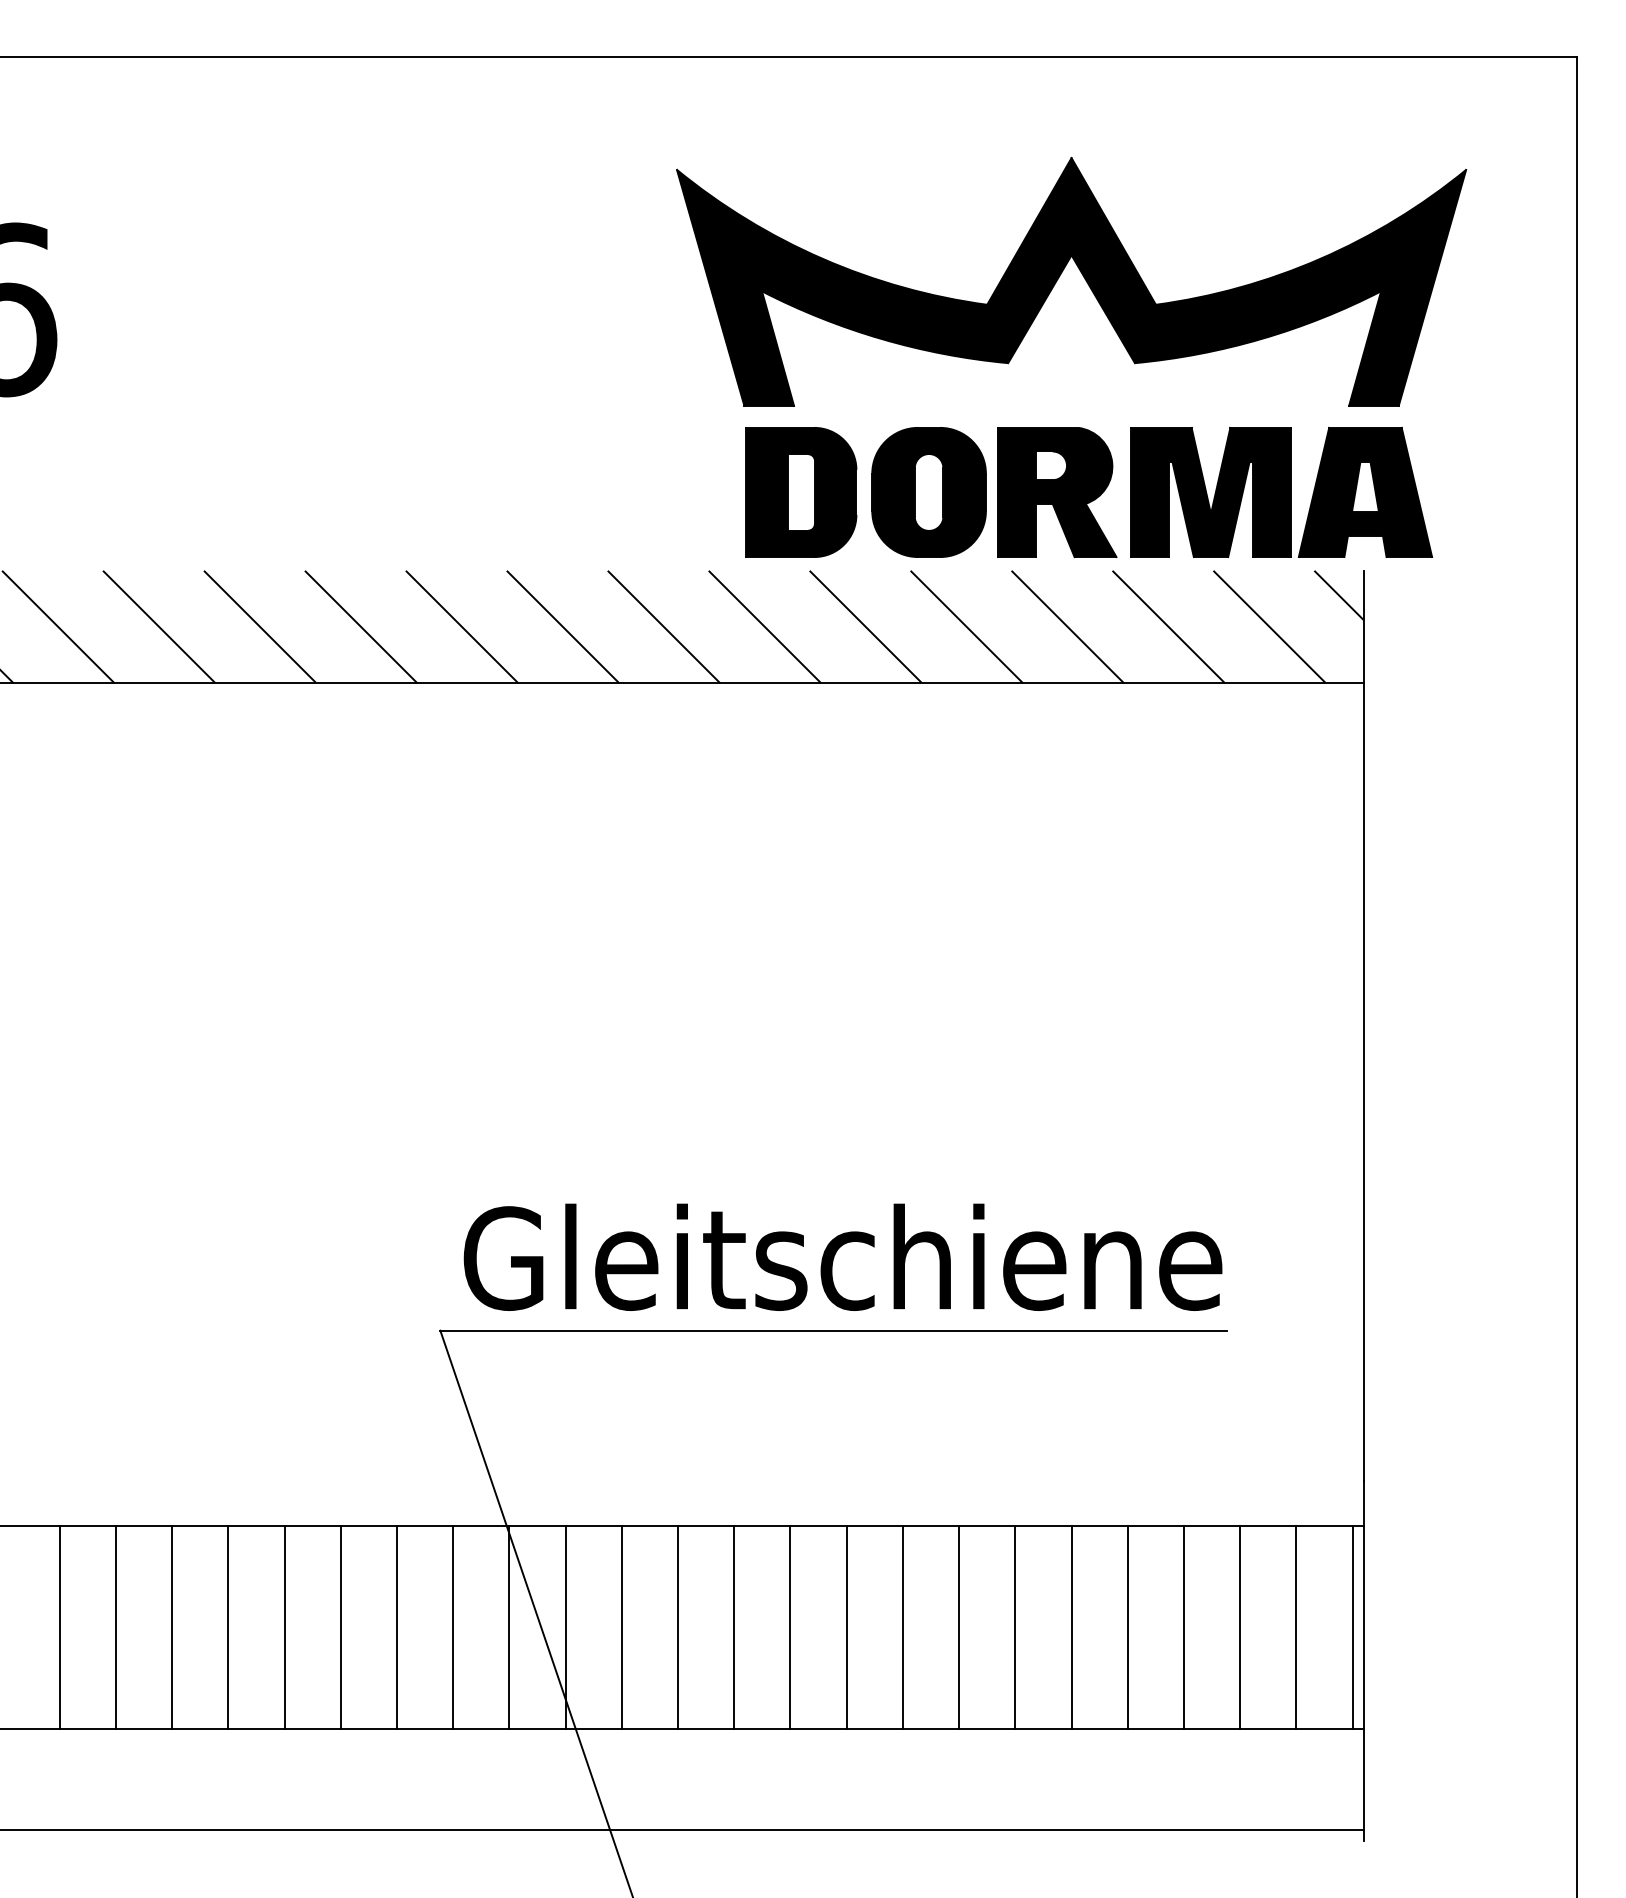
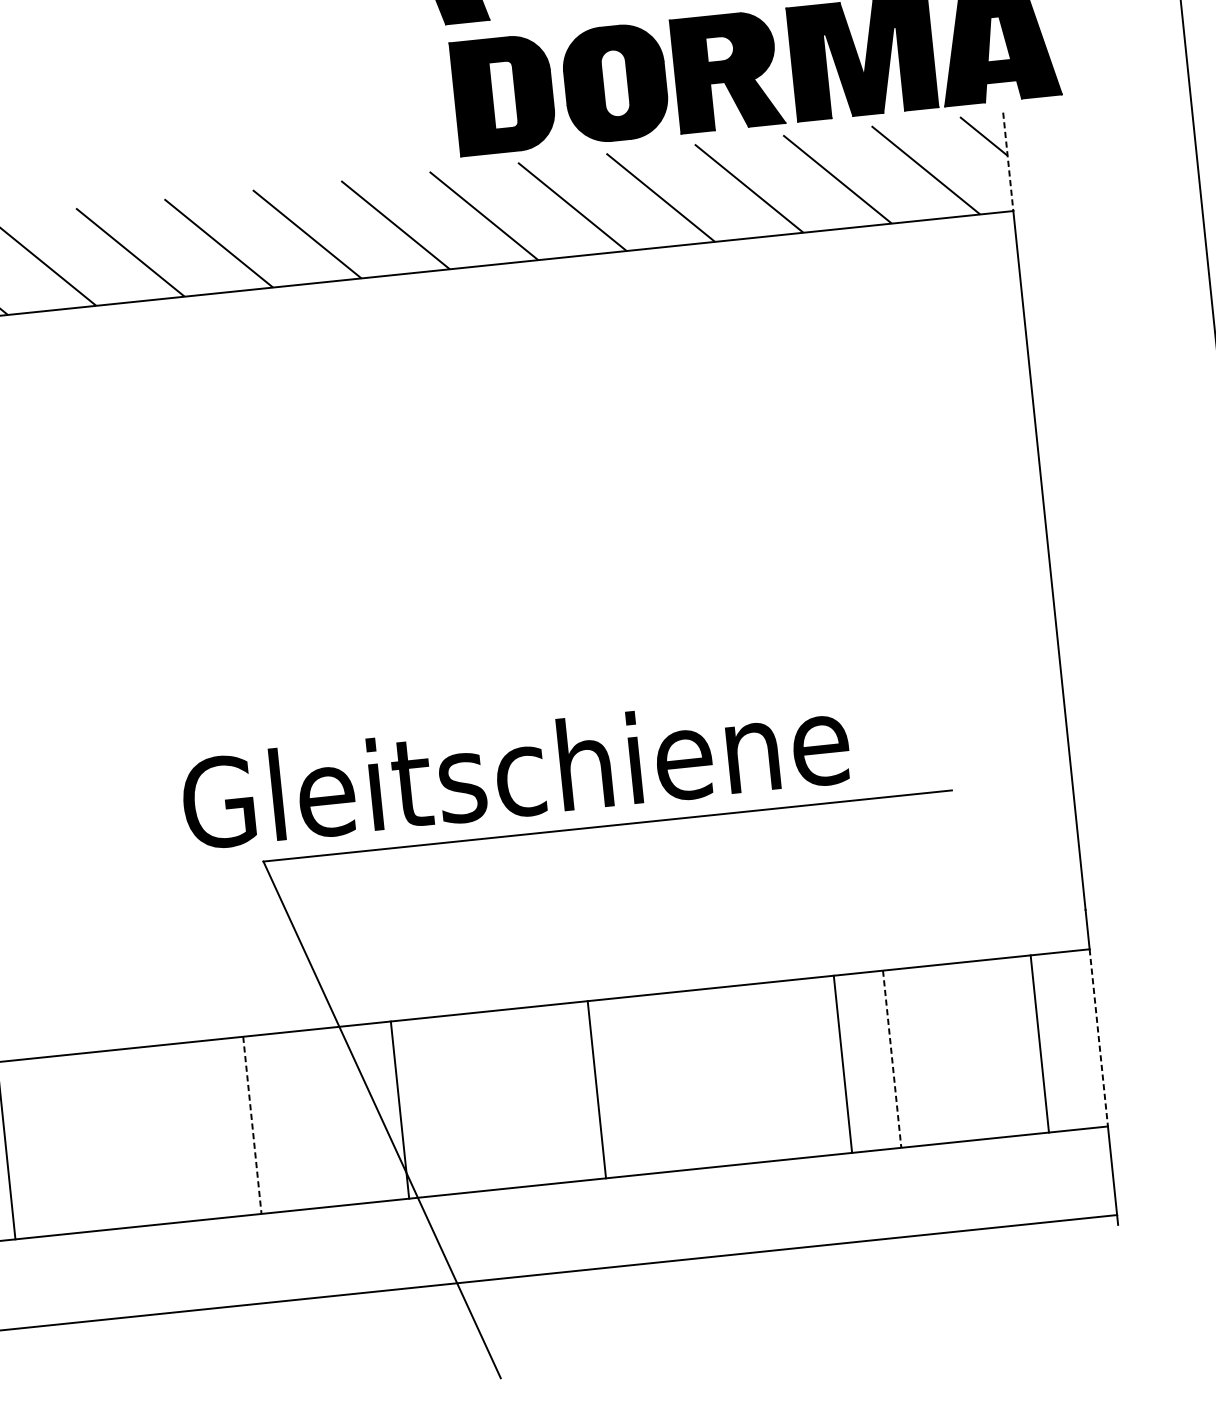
line: (1363, 627) -> (1008, 162), solid -> dashed
text: (842, 1256) -> (515, 769), moved
line: (172, 1627) -> (55, 1145), removed
line: (228, 1627) -> (104, 1140), removed
line: (284, 1627) -> (153, 1135), removed
line: (340, 1627) -> (202, 1130), removed
line: (397, 1627) -> (252, 1125), solid -> dashed
line: (453, 1627) -> (301, 1120), removed
line: (509, 1627) -> (350, 1115), removed
line: (621, 1627) -> (448, 1105), removed
line: (678, 1627) -> (498, 1099), removed
line: (734, 1627) -> (547, 1094), removed
line: (846, 1627) -> (645, 1084), removed
line: (902, 1627) -> (694, 1079), removed
line: (959, 1627) -> (744, 1074), removed
line: (1015, 1627) -> (793, 1069), removed
line: (1127, 1627) -> (891, 1059), solid -> dashed
line: (1183, 1627) -> (941, 1054), removed
line: (1240, 1627) -> (990, 1049), removed
line: (1352, 1627) -> (1089, 1038), removed
line: (1363, 1627) -> (1098, 1037), solid -> dashed

